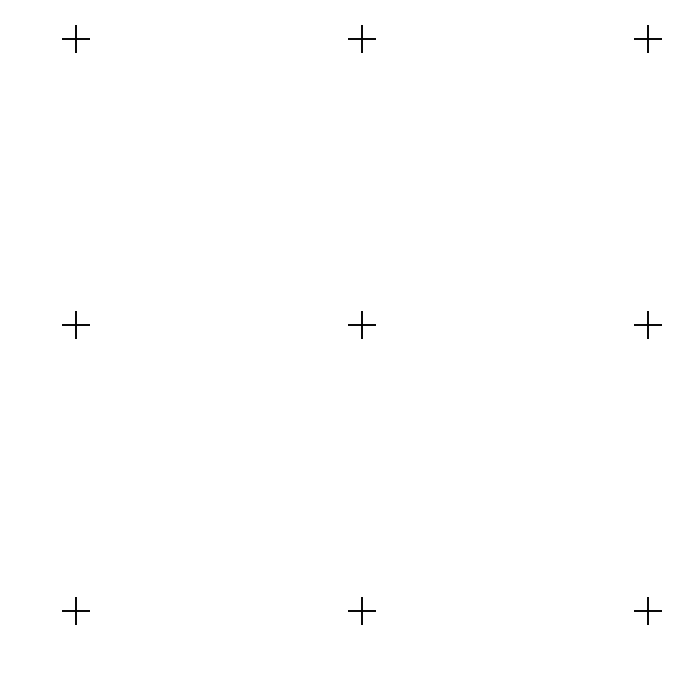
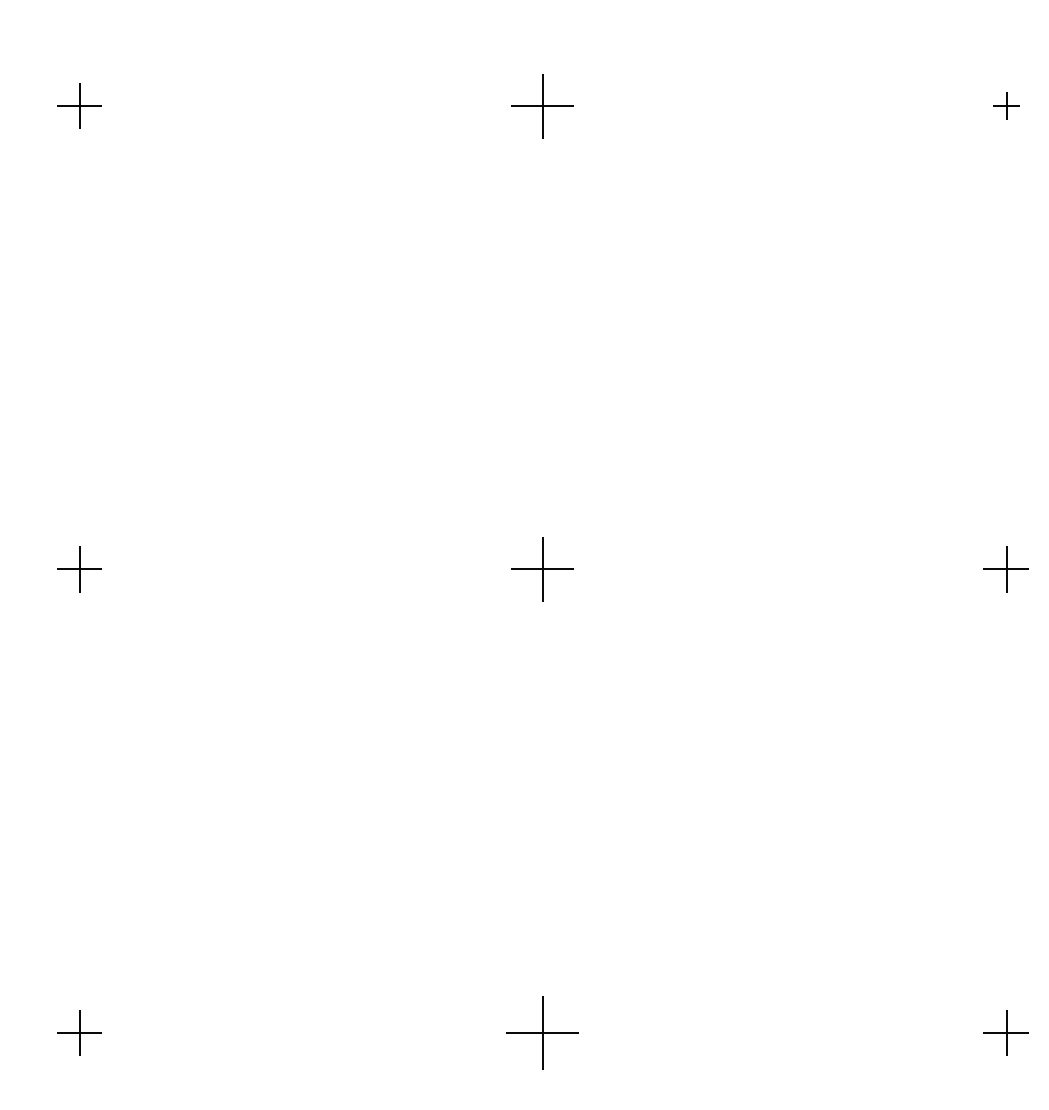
part: (361, 38) -> (542, 105), size x1.4
part: (647, 38) -> (1005, 105), size x0.6
part: (361, 324) -> (542, 568), size x1.4
part: (361, 610) -> (542, 1031), size x1.6

